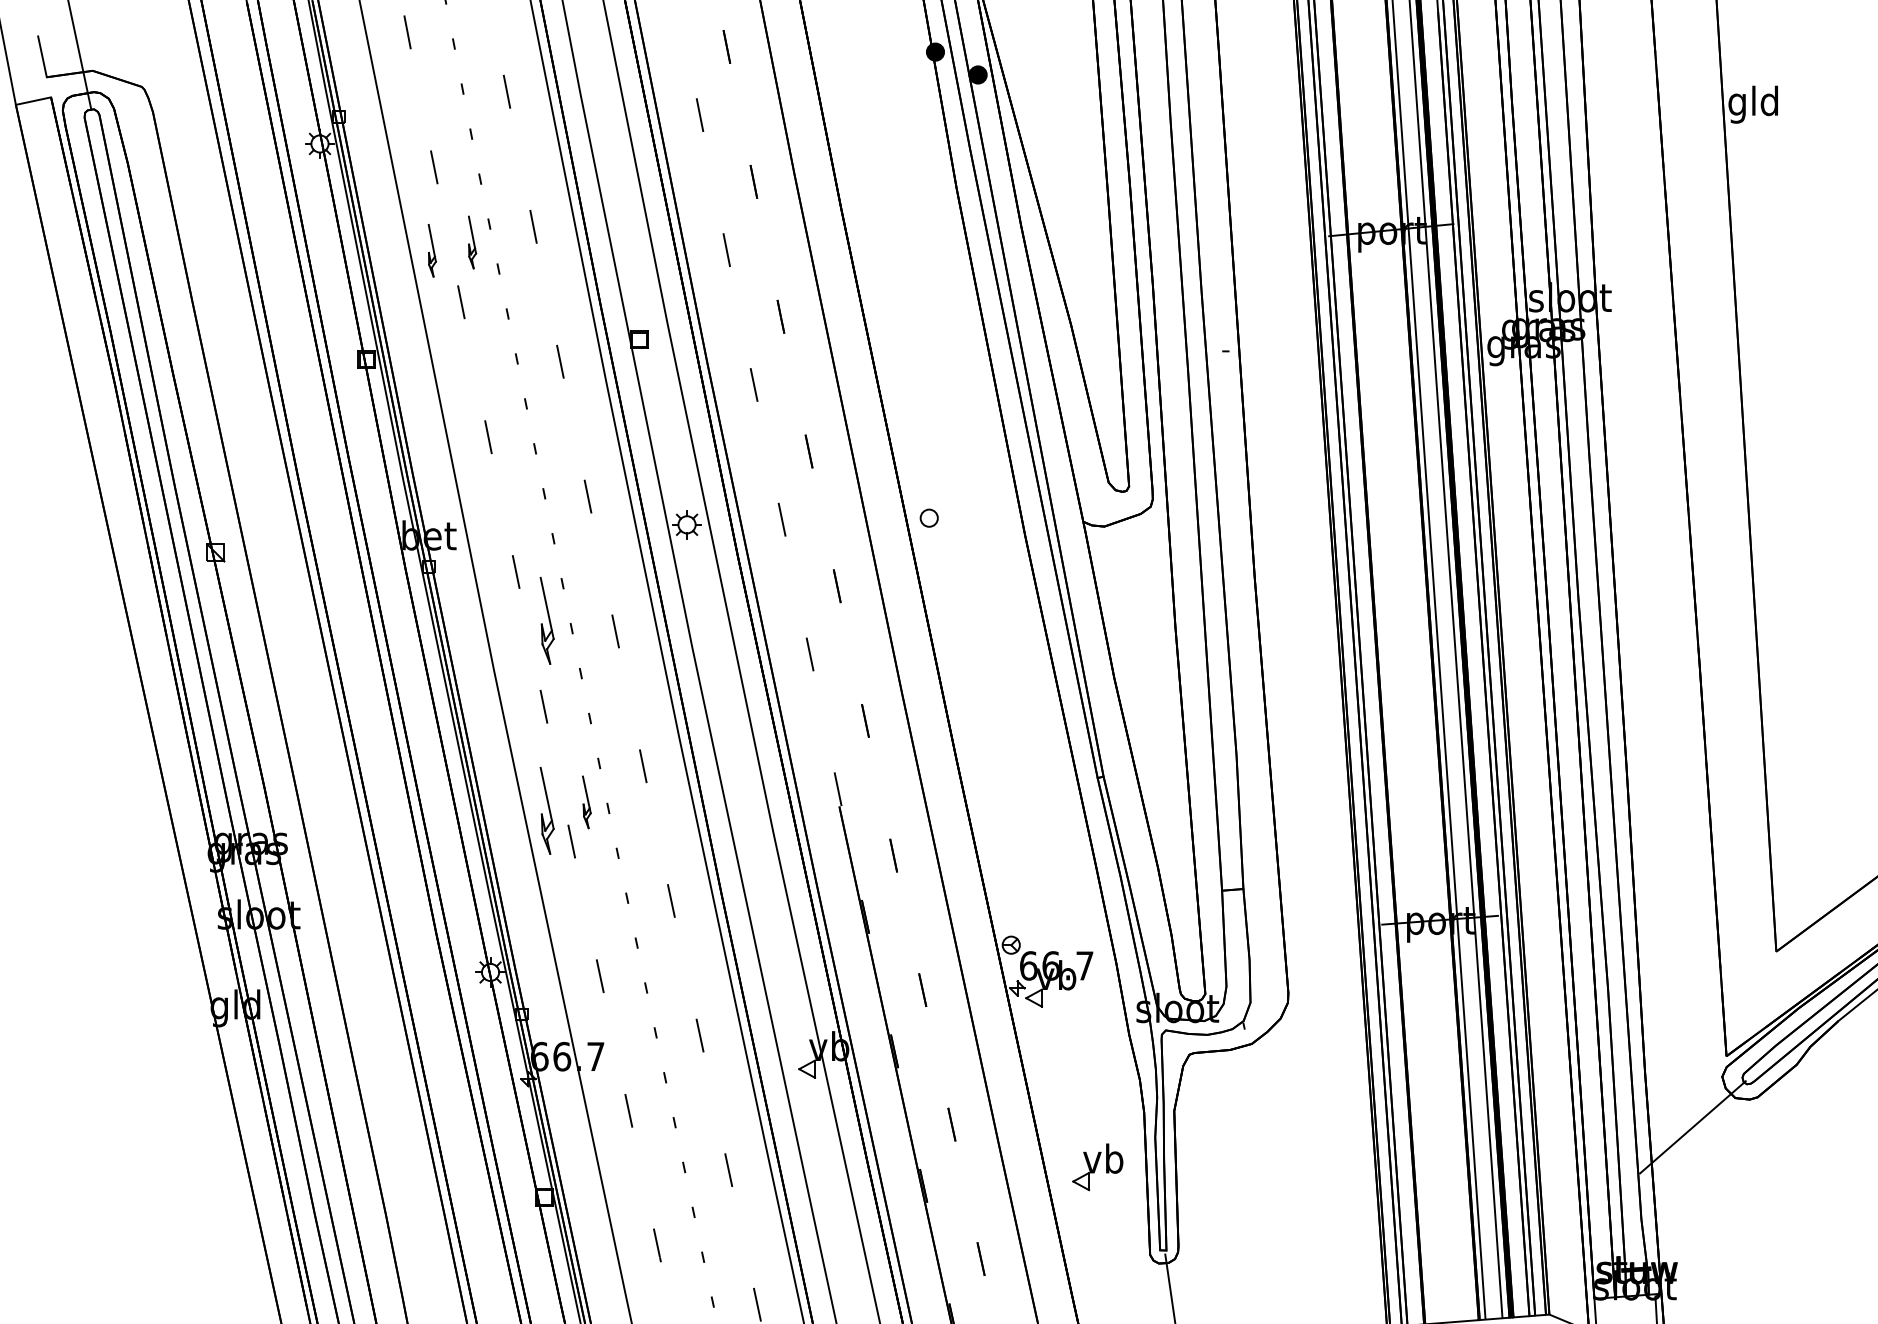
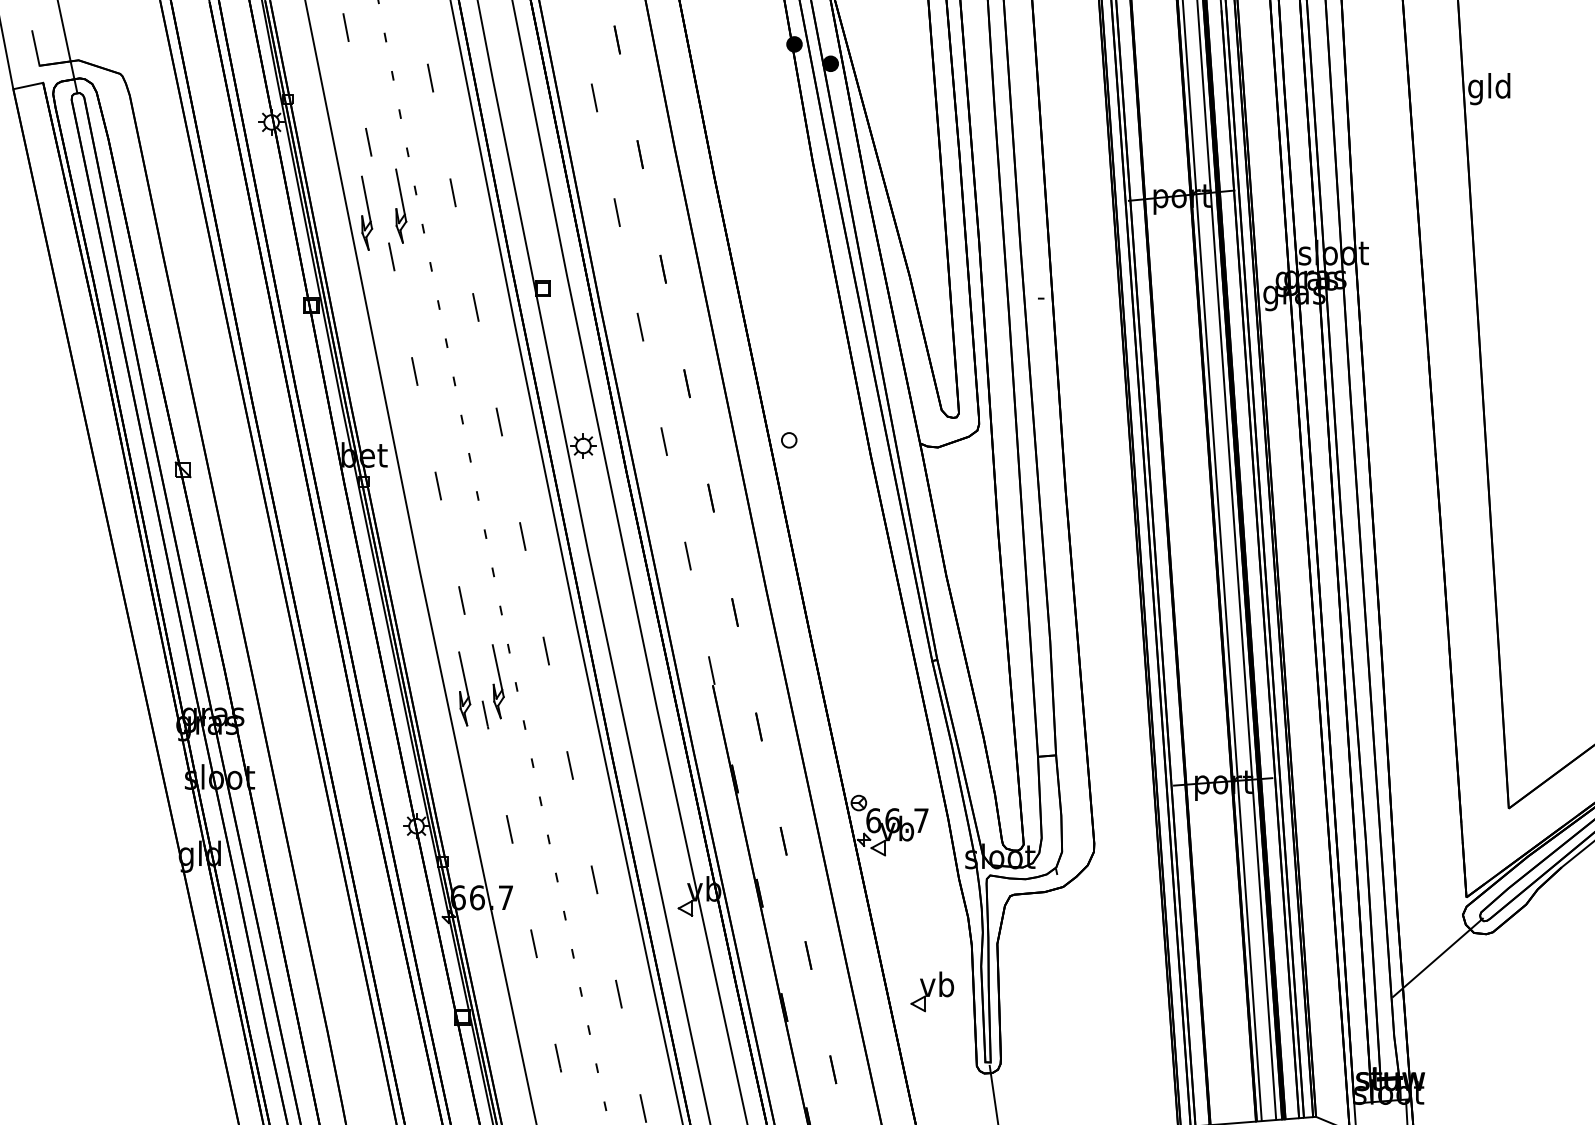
part: (472, 242) -> (401, 206), size x1.67
part: (432, 250) -> (367, 212), size x1.67
part: (546, 620) -> (464, 527), removed
part: (586, 802) -> (498, 681), size x1.67

